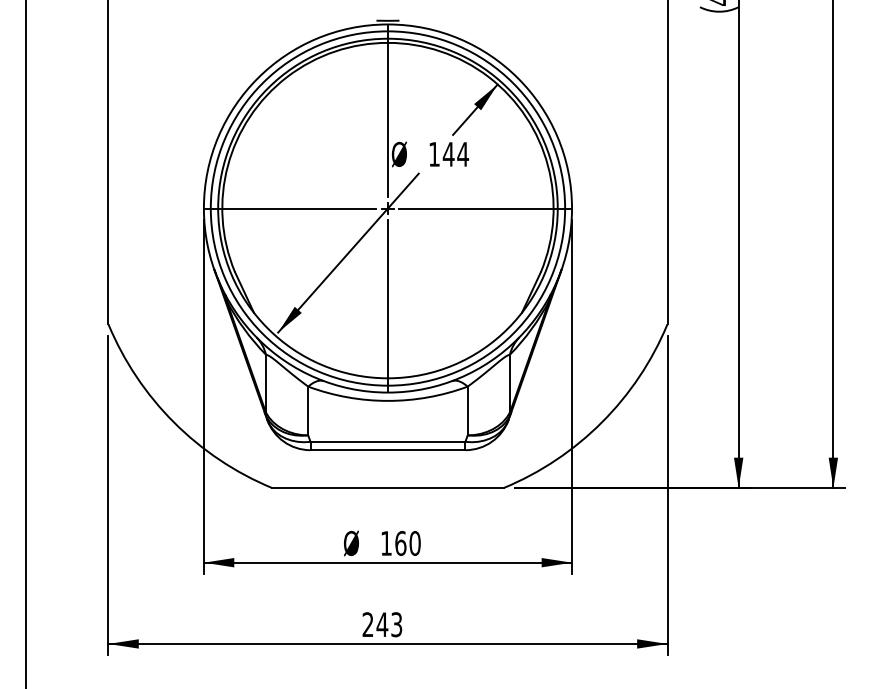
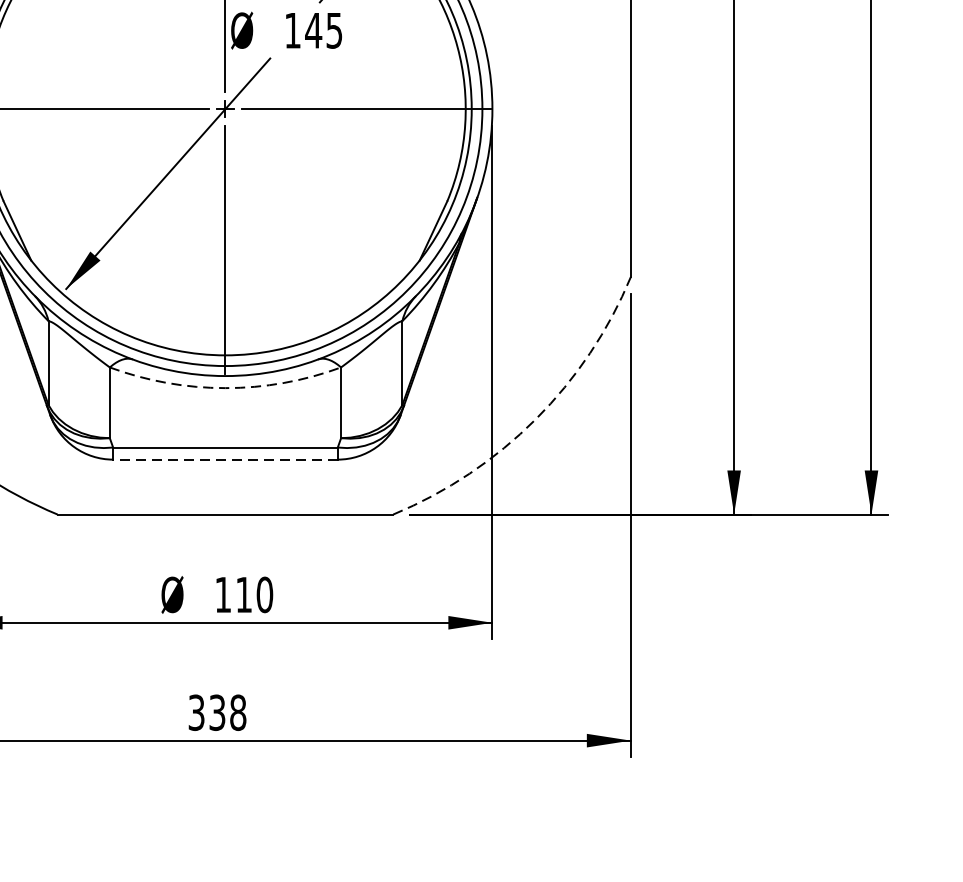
text: (463, 154) -> (335, 30), 144 -> 145
arc: (387, 400) -> (224, 387), solid -> dashed
arc: (601, 422) -> (535, 419), solid -> dashed
line: (387, 450) -> (224, 460), solid -> dashed
text: (400, 542) -> (243, 593), 160 -> 110
text: (382, 624) -> (217, 712), 243 -> 338

